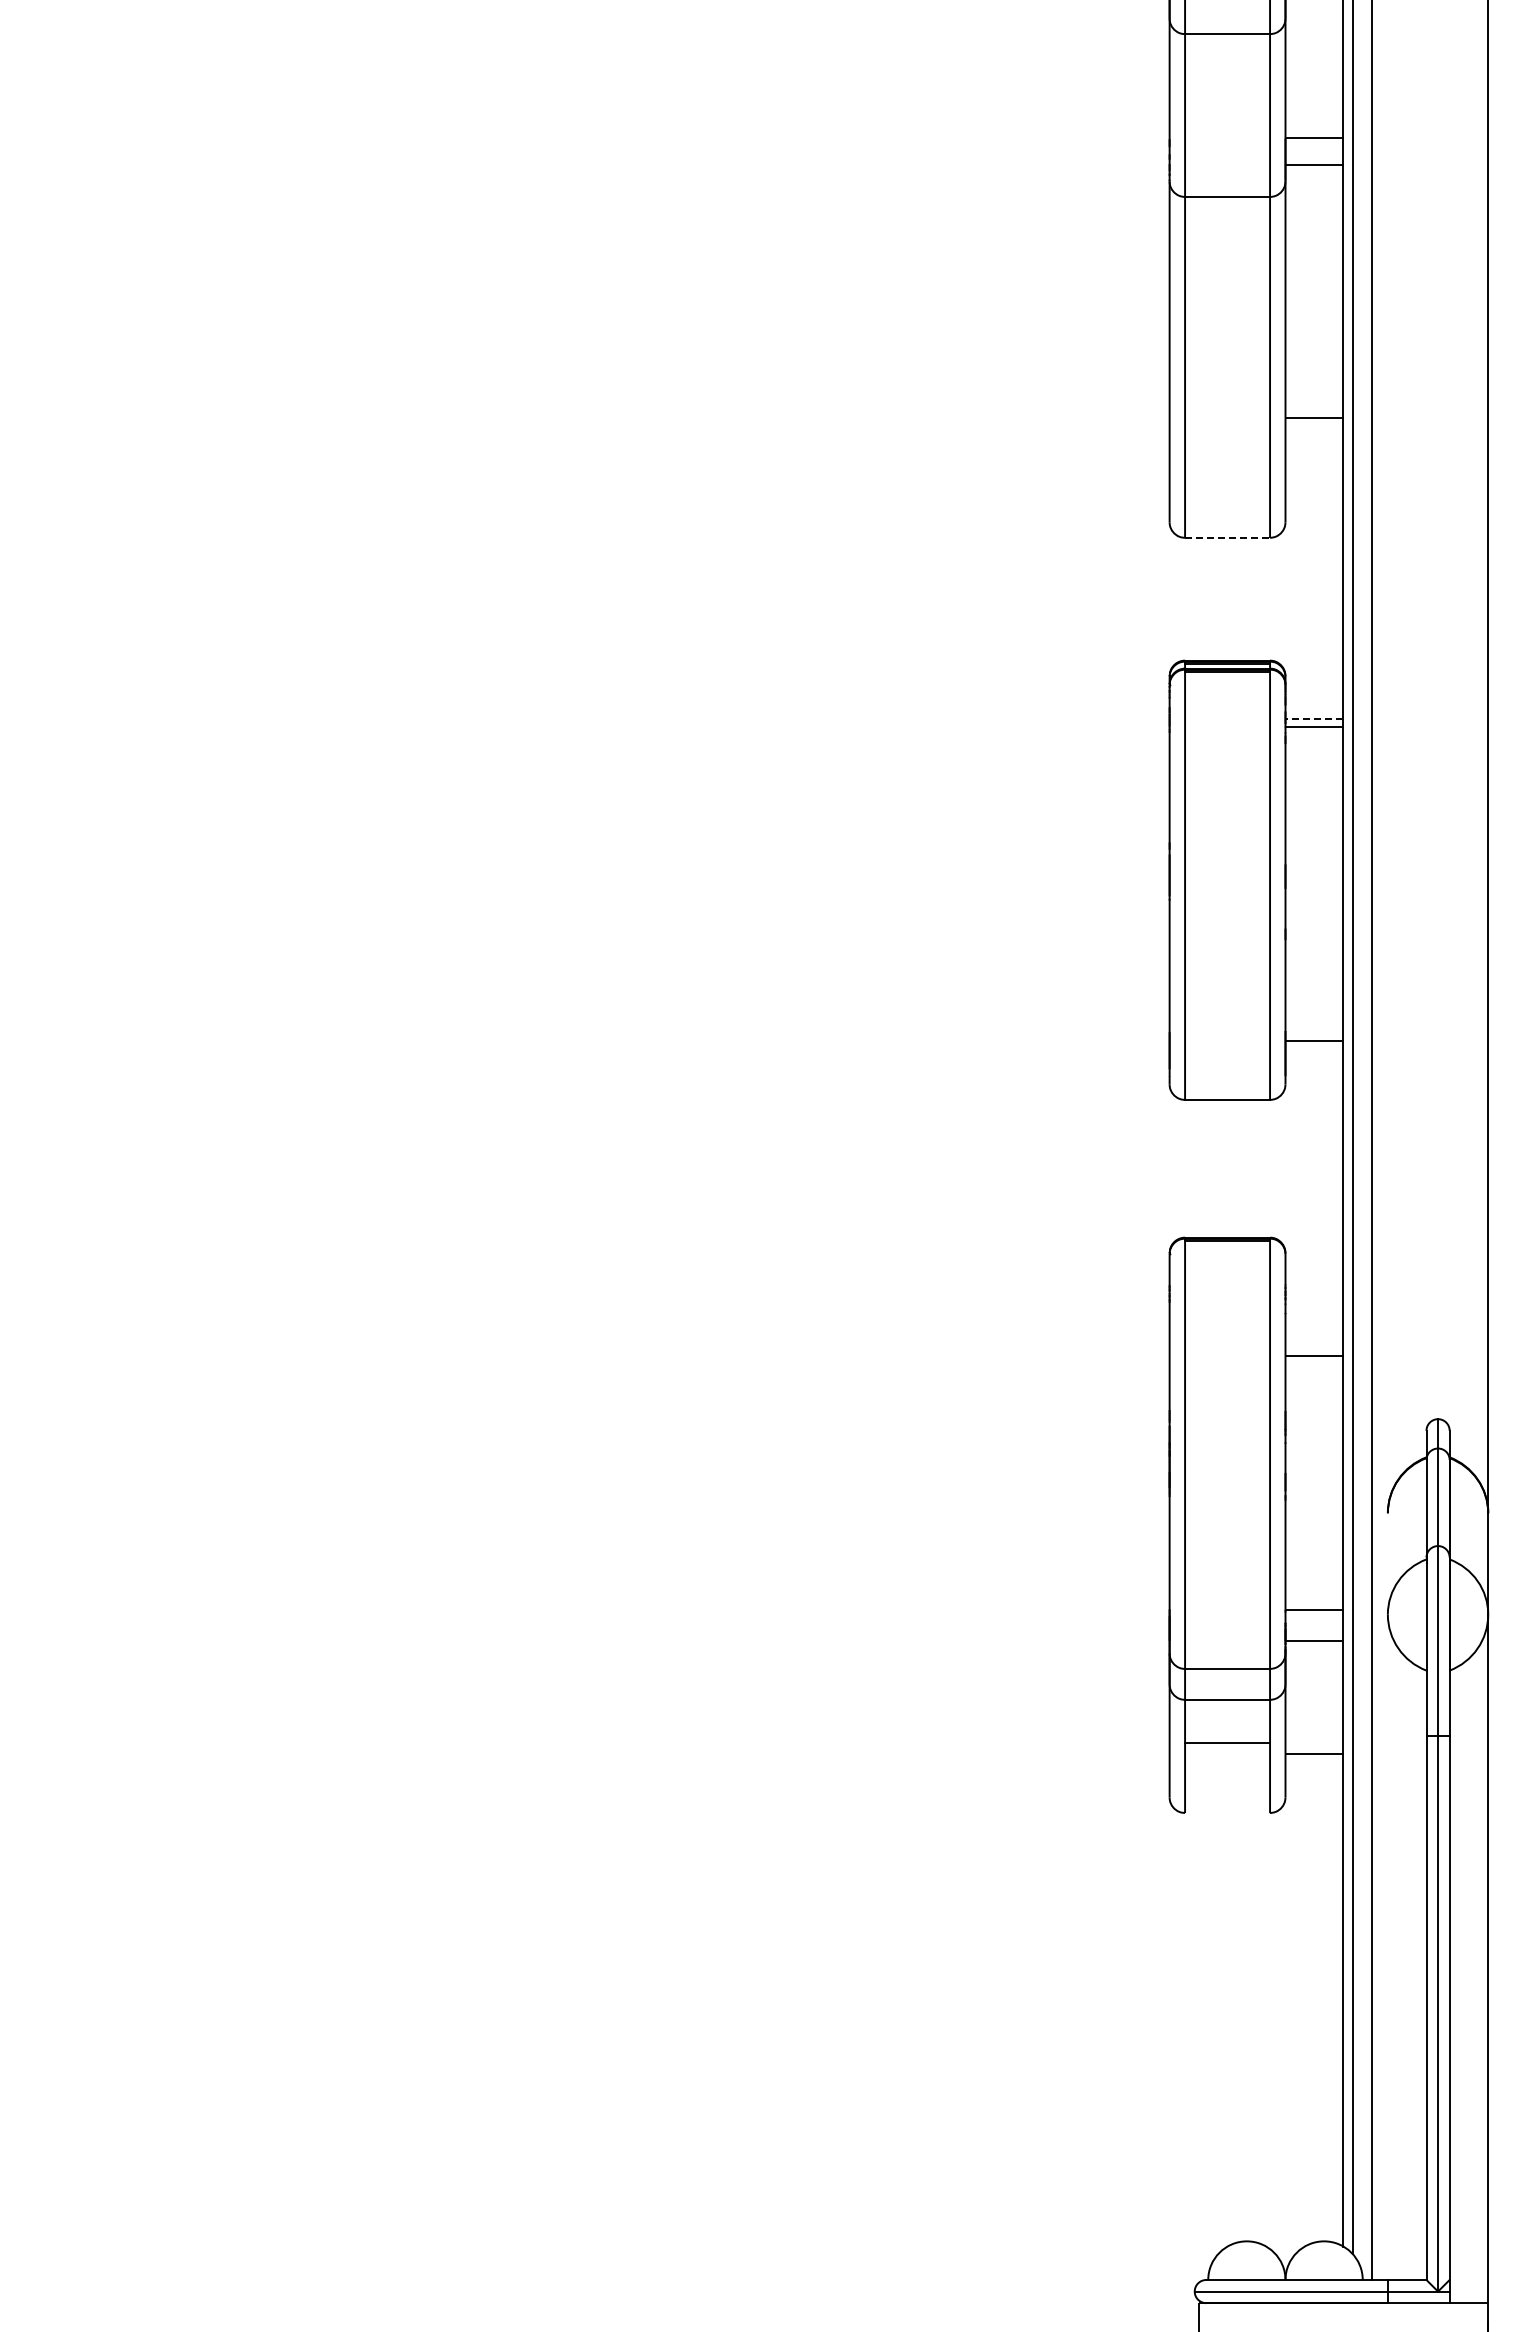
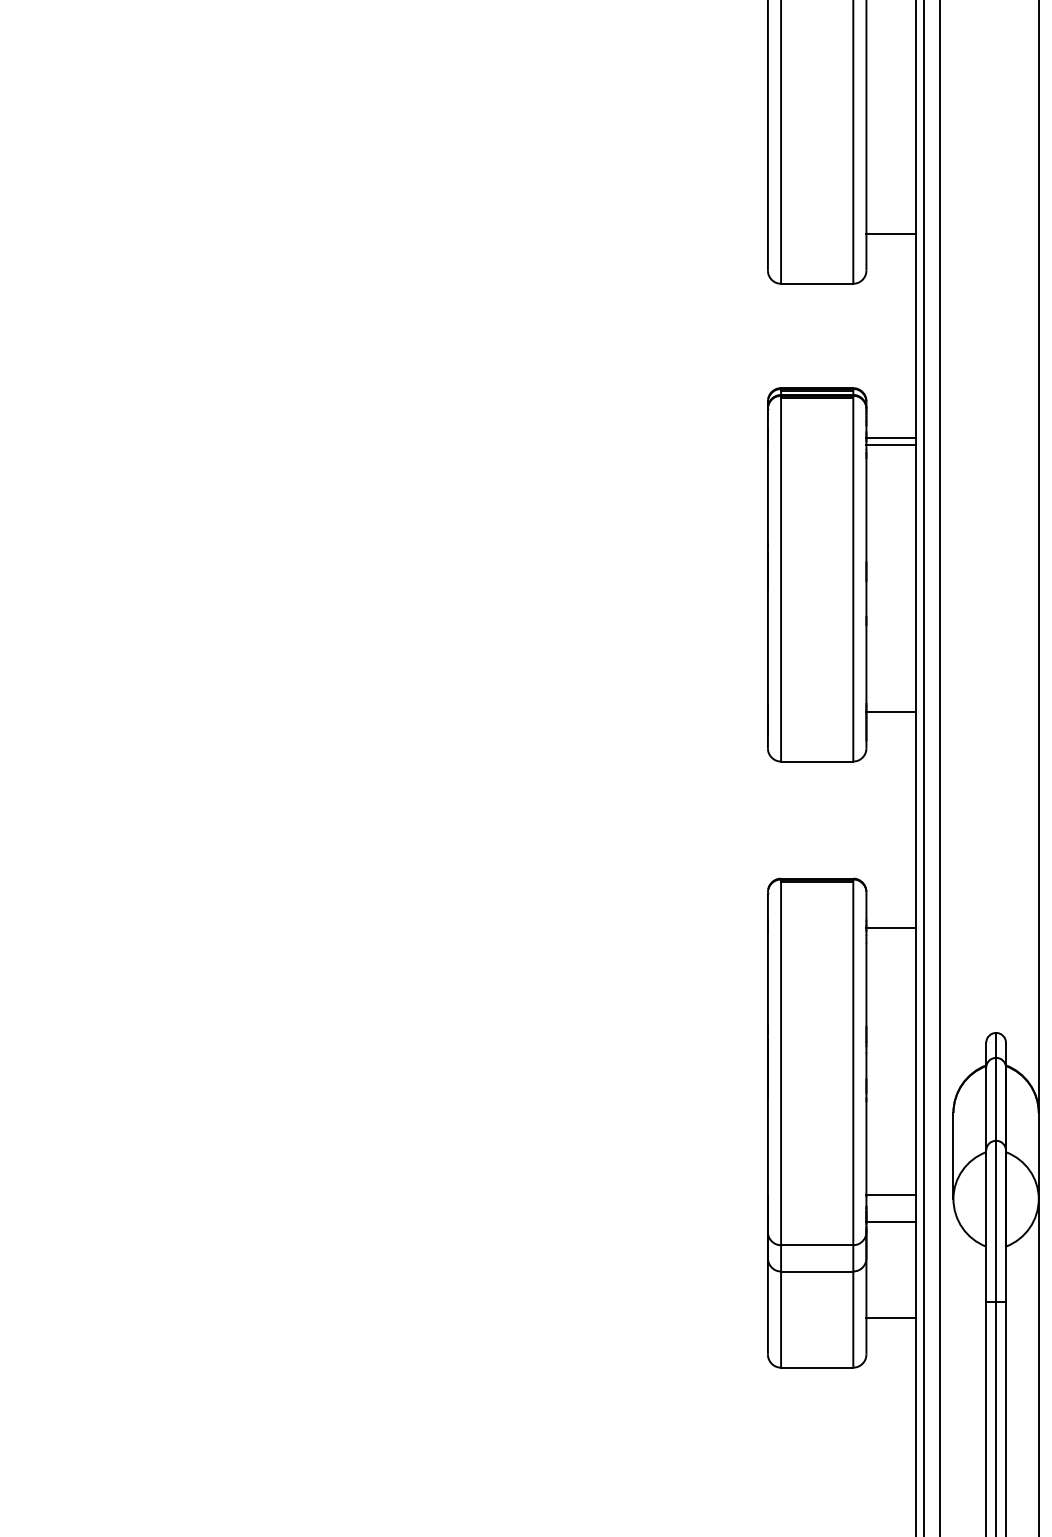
line: (1314, 418) -> (891, 234), moved
line: (1228, 537) -> (817, 283), dashed -> solid
line: (1314, 719) -> (891, 438), dashed -> solid
line: (1314, 1356) -> (891, 928), moved
line: (1387, 1563) -> (953, 1155), added
line: (1227, 1742) -> (817, 1367), moved

